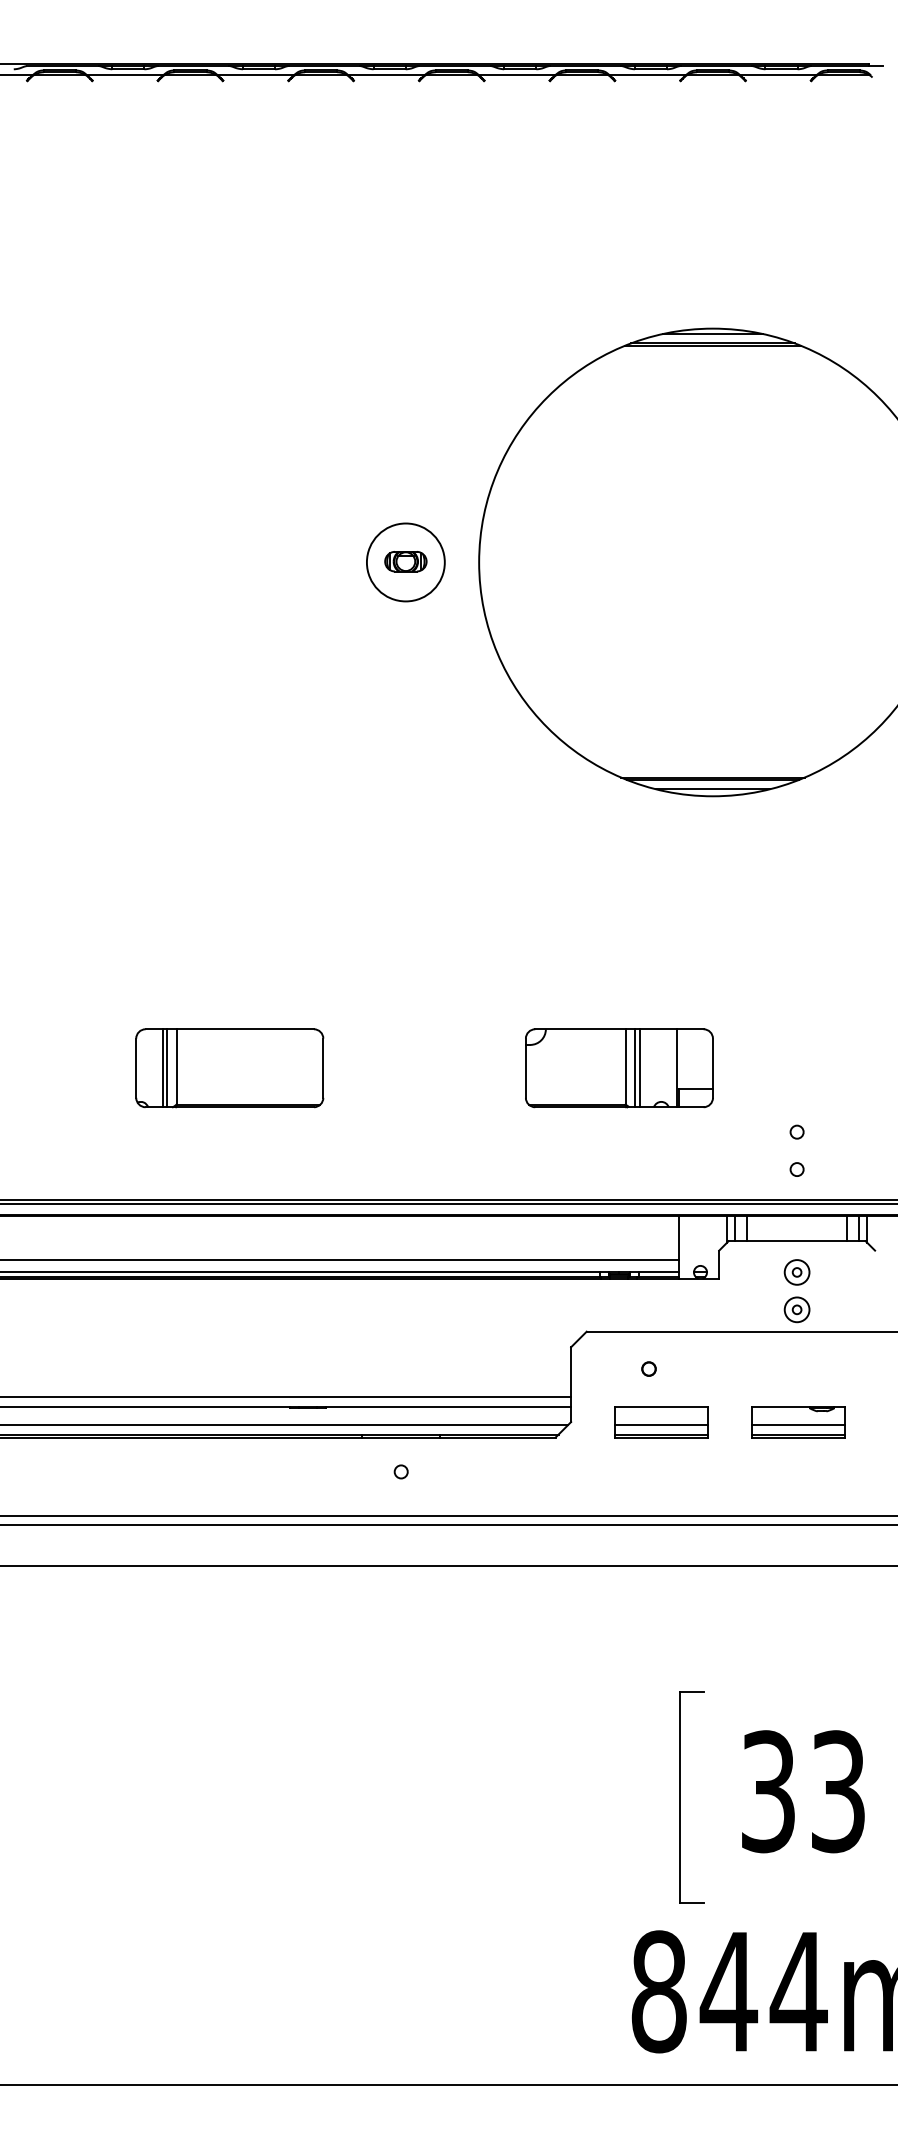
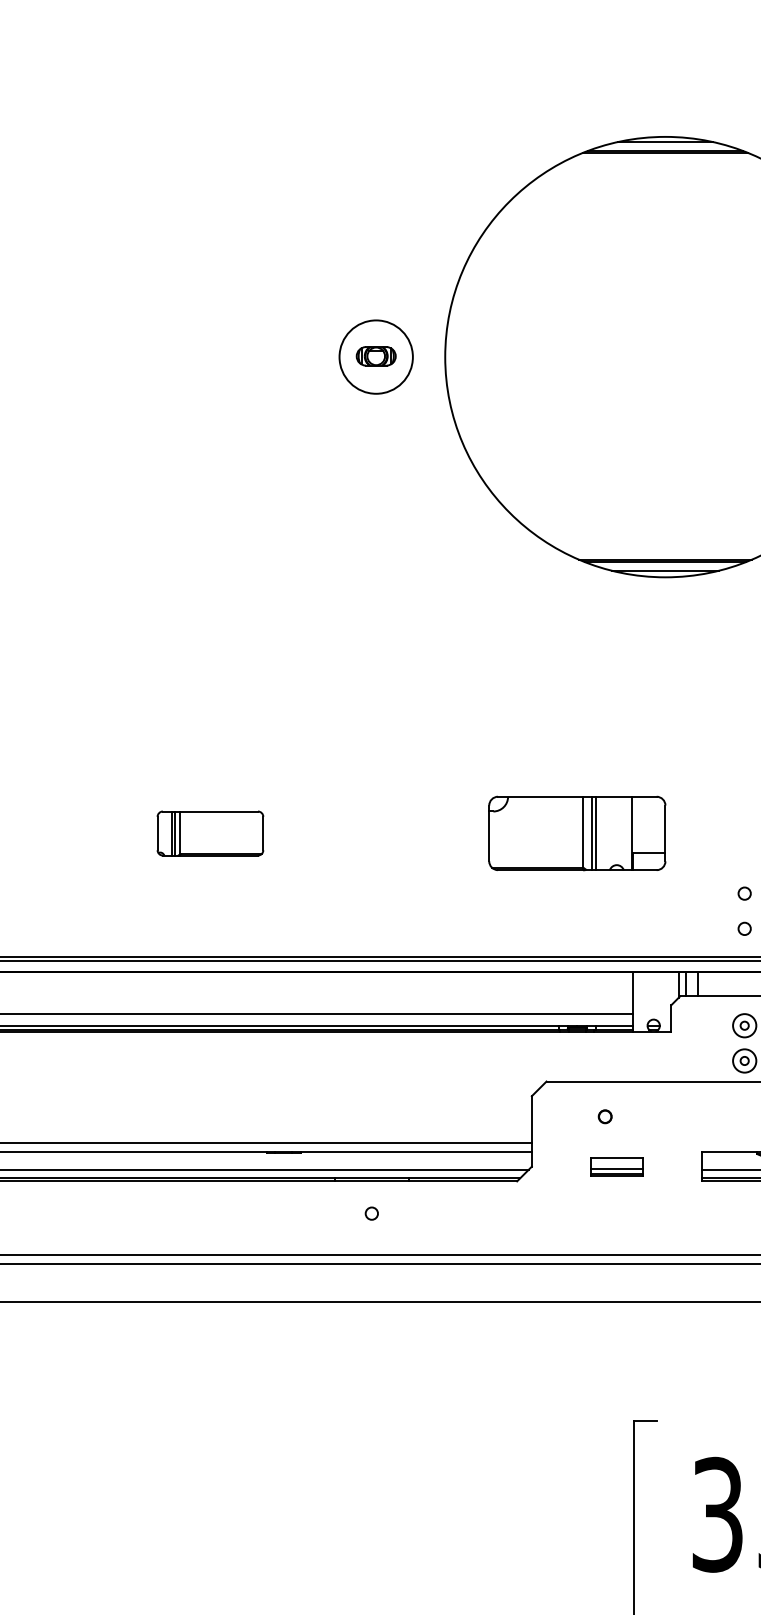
part: (229, 1068) -> (210, 833), size x0.6
part: (661, 1422) -> (616, 1167), size x0.6

